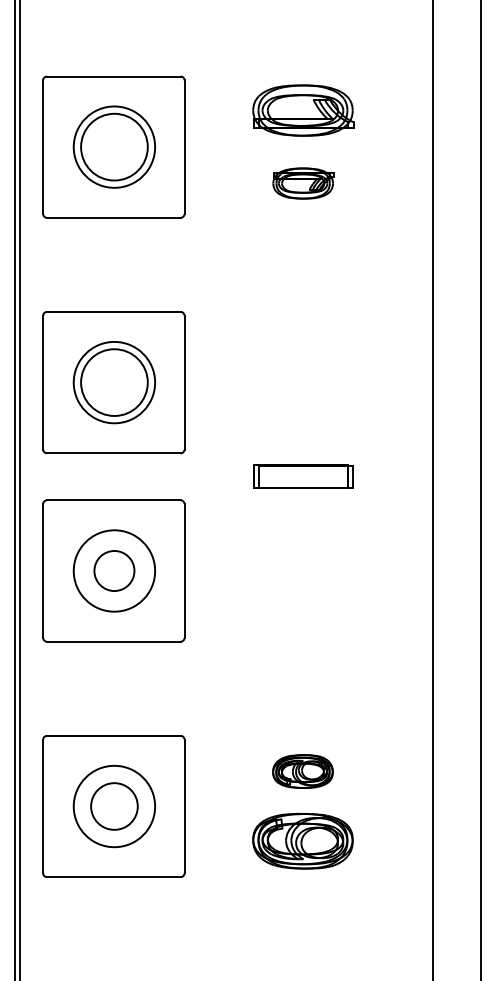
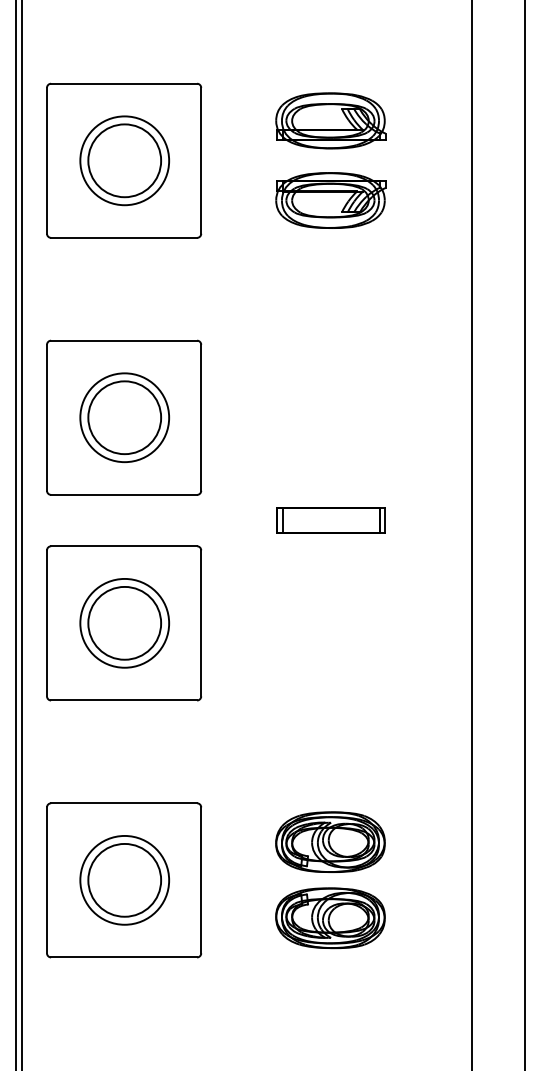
part: (303, 183) -> (331, 200), size x1.67
circle: (114, 570) -> (124, 622), size x1.67
part: (302, 771) -> (329, 842), size x1.67
circle: (114, 806) -> (124, 880), size x1.43

